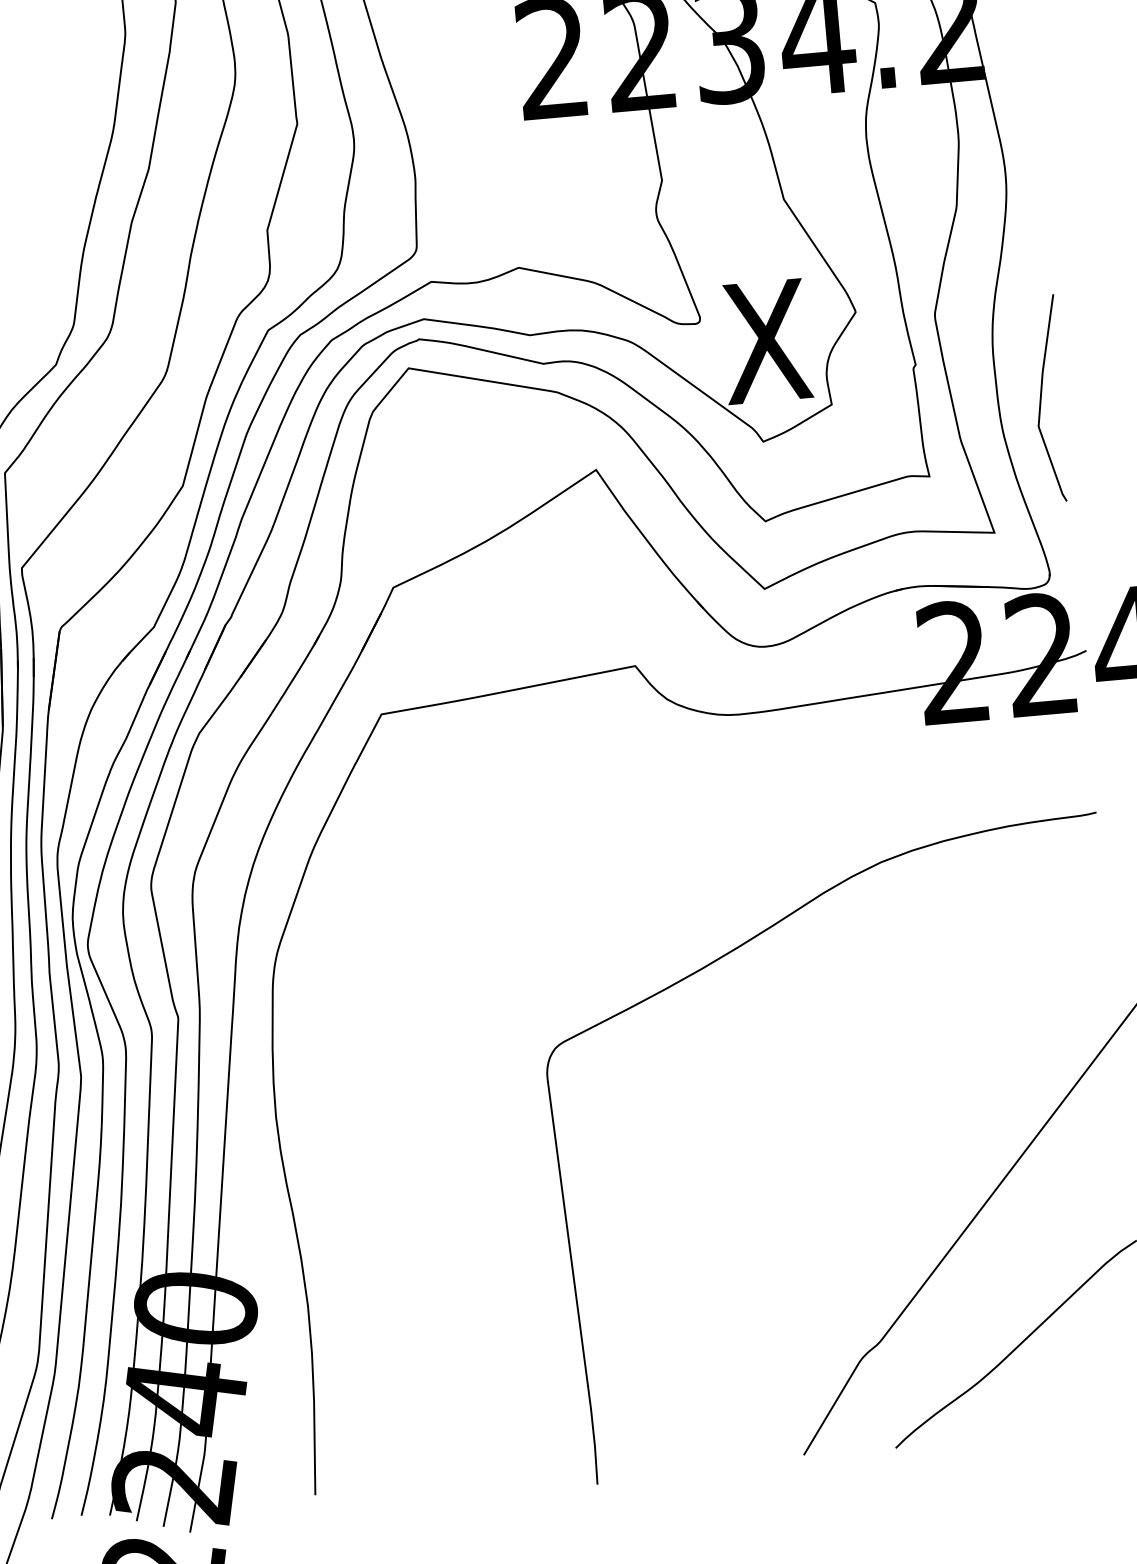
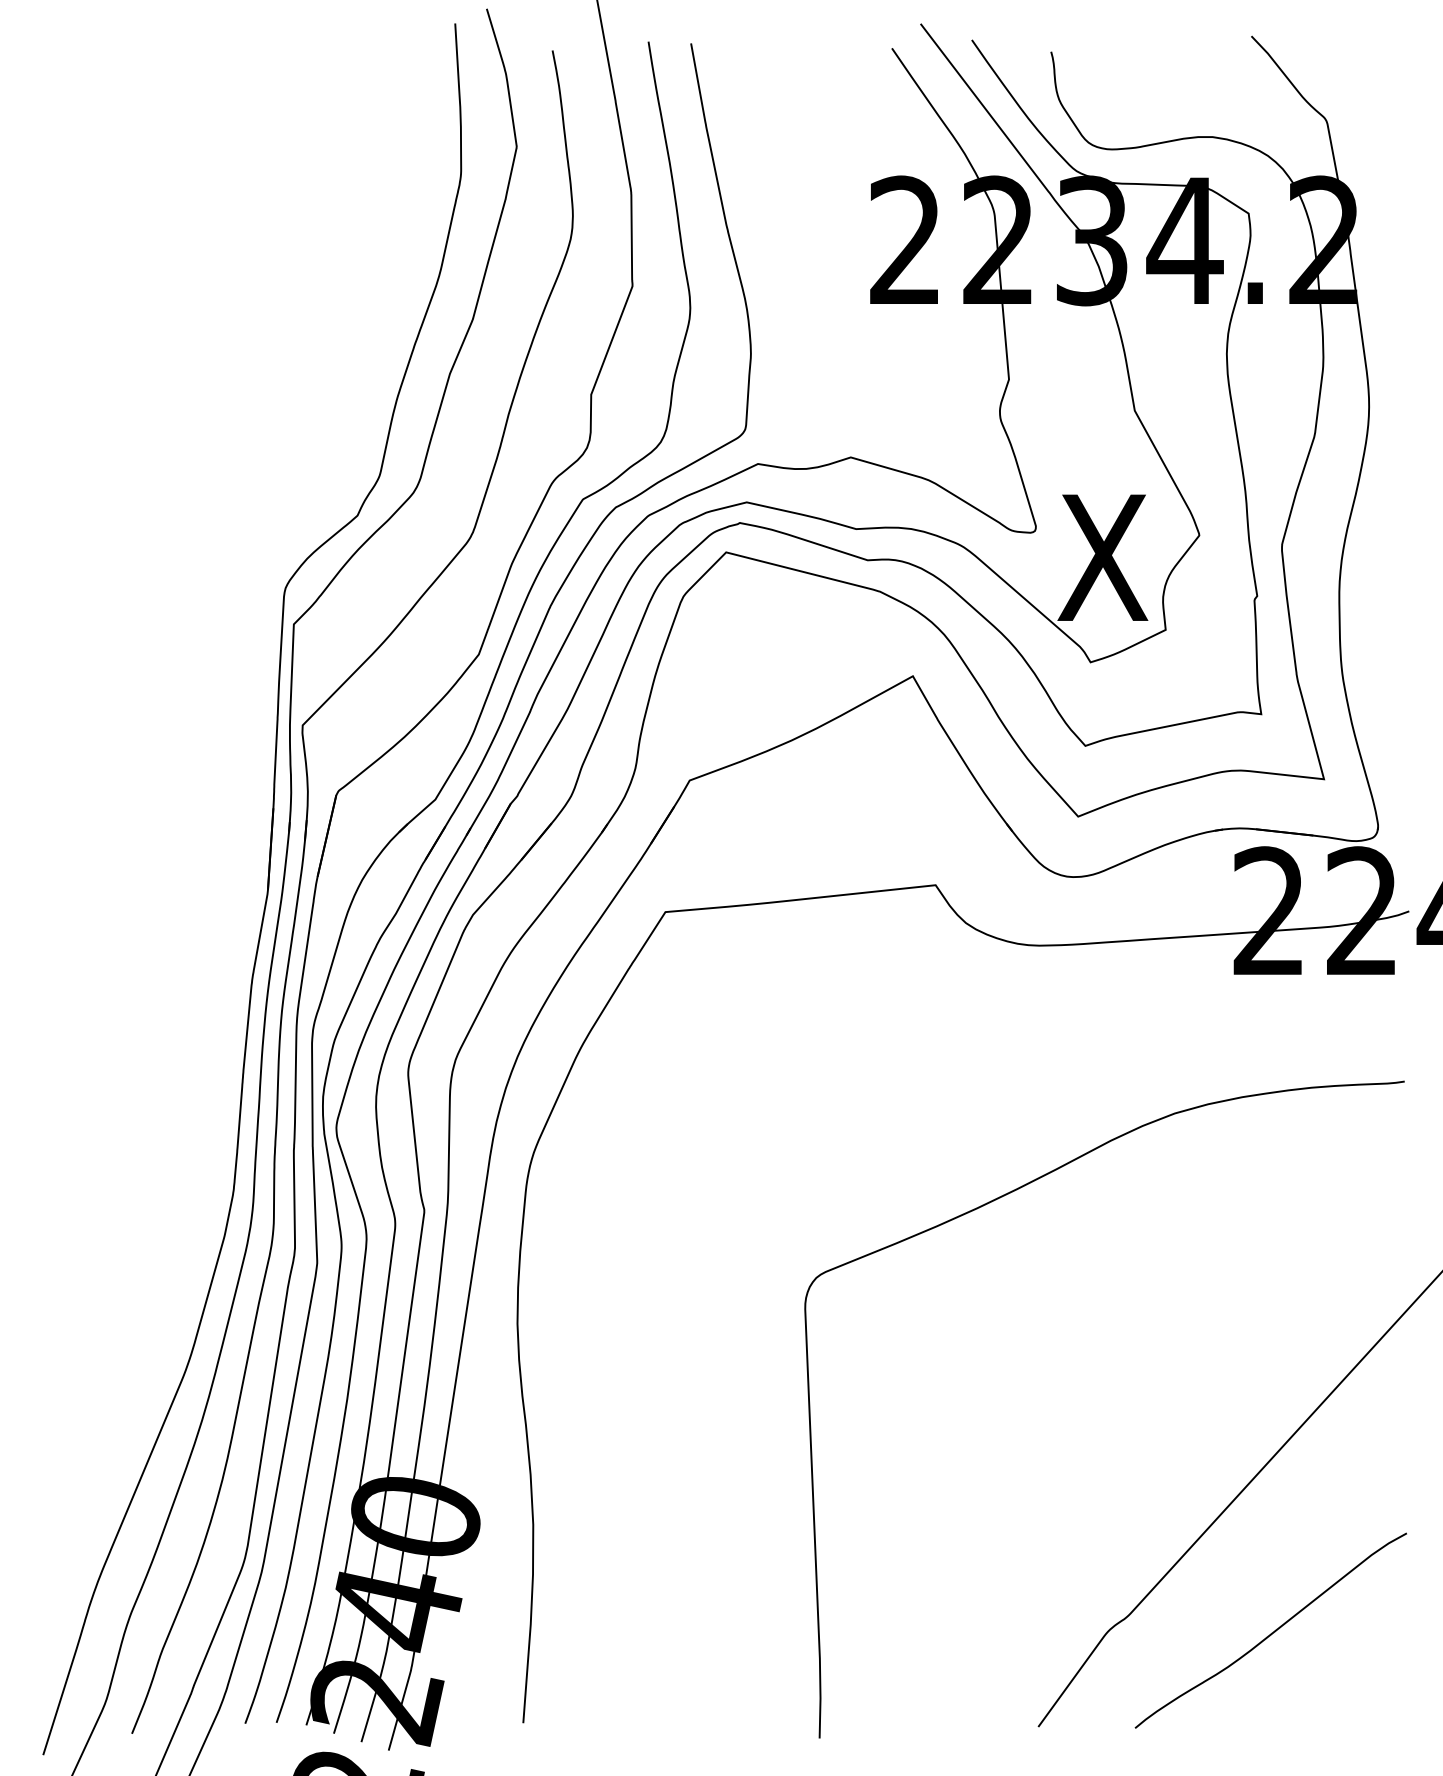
curve: (1042, 396) -> (1386, 641), removed

